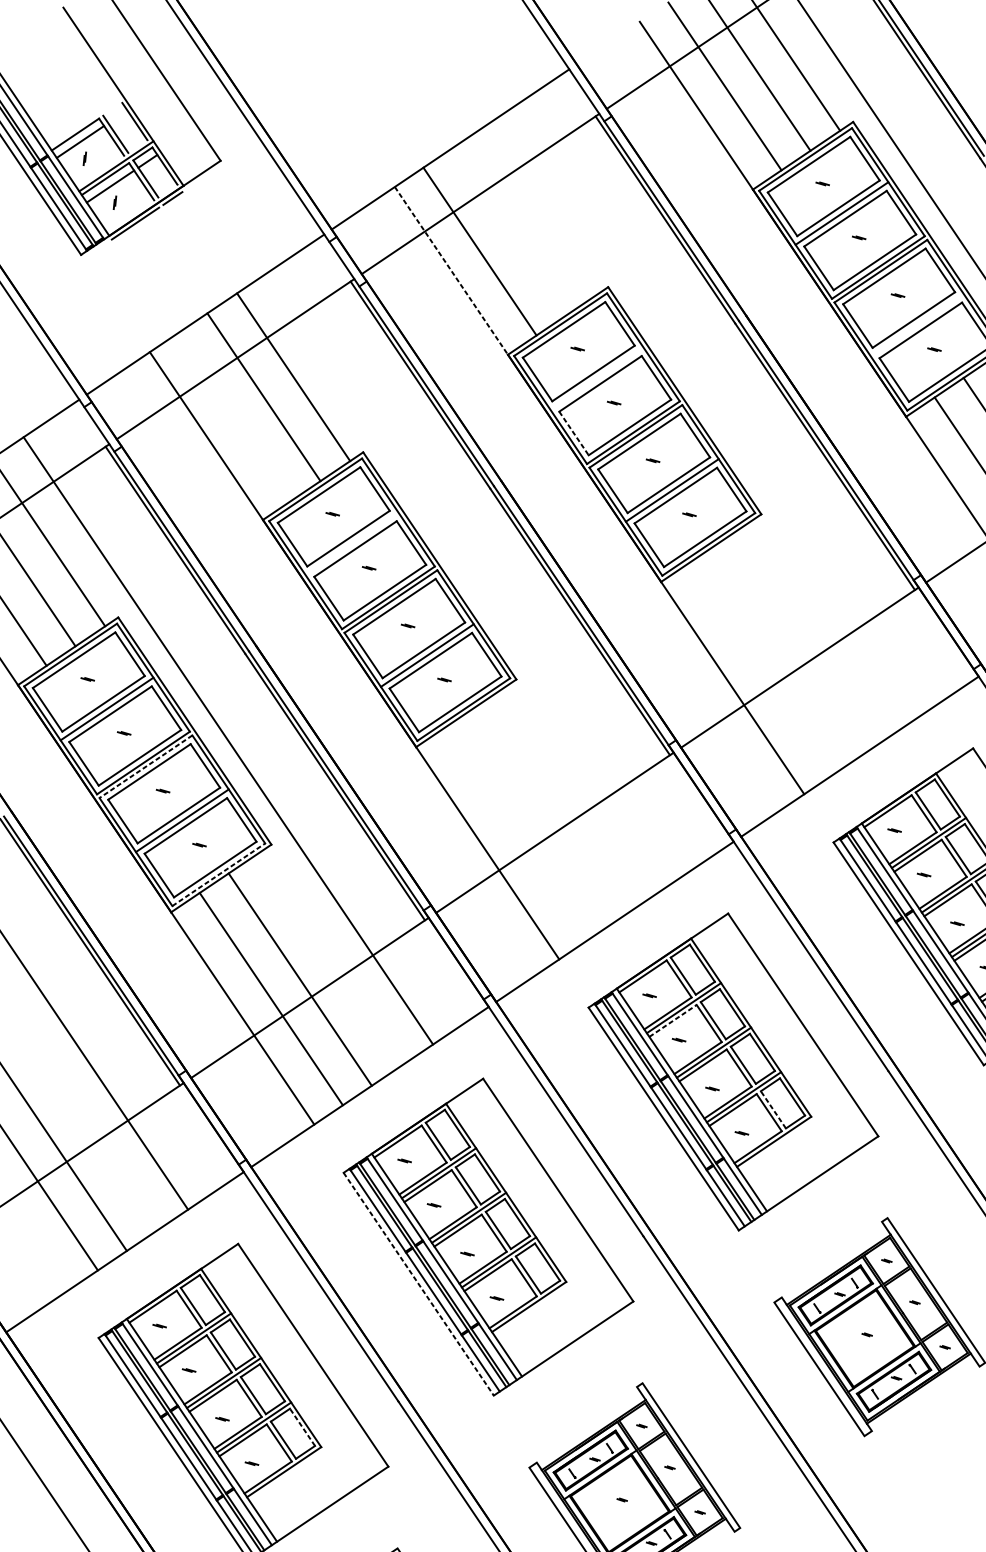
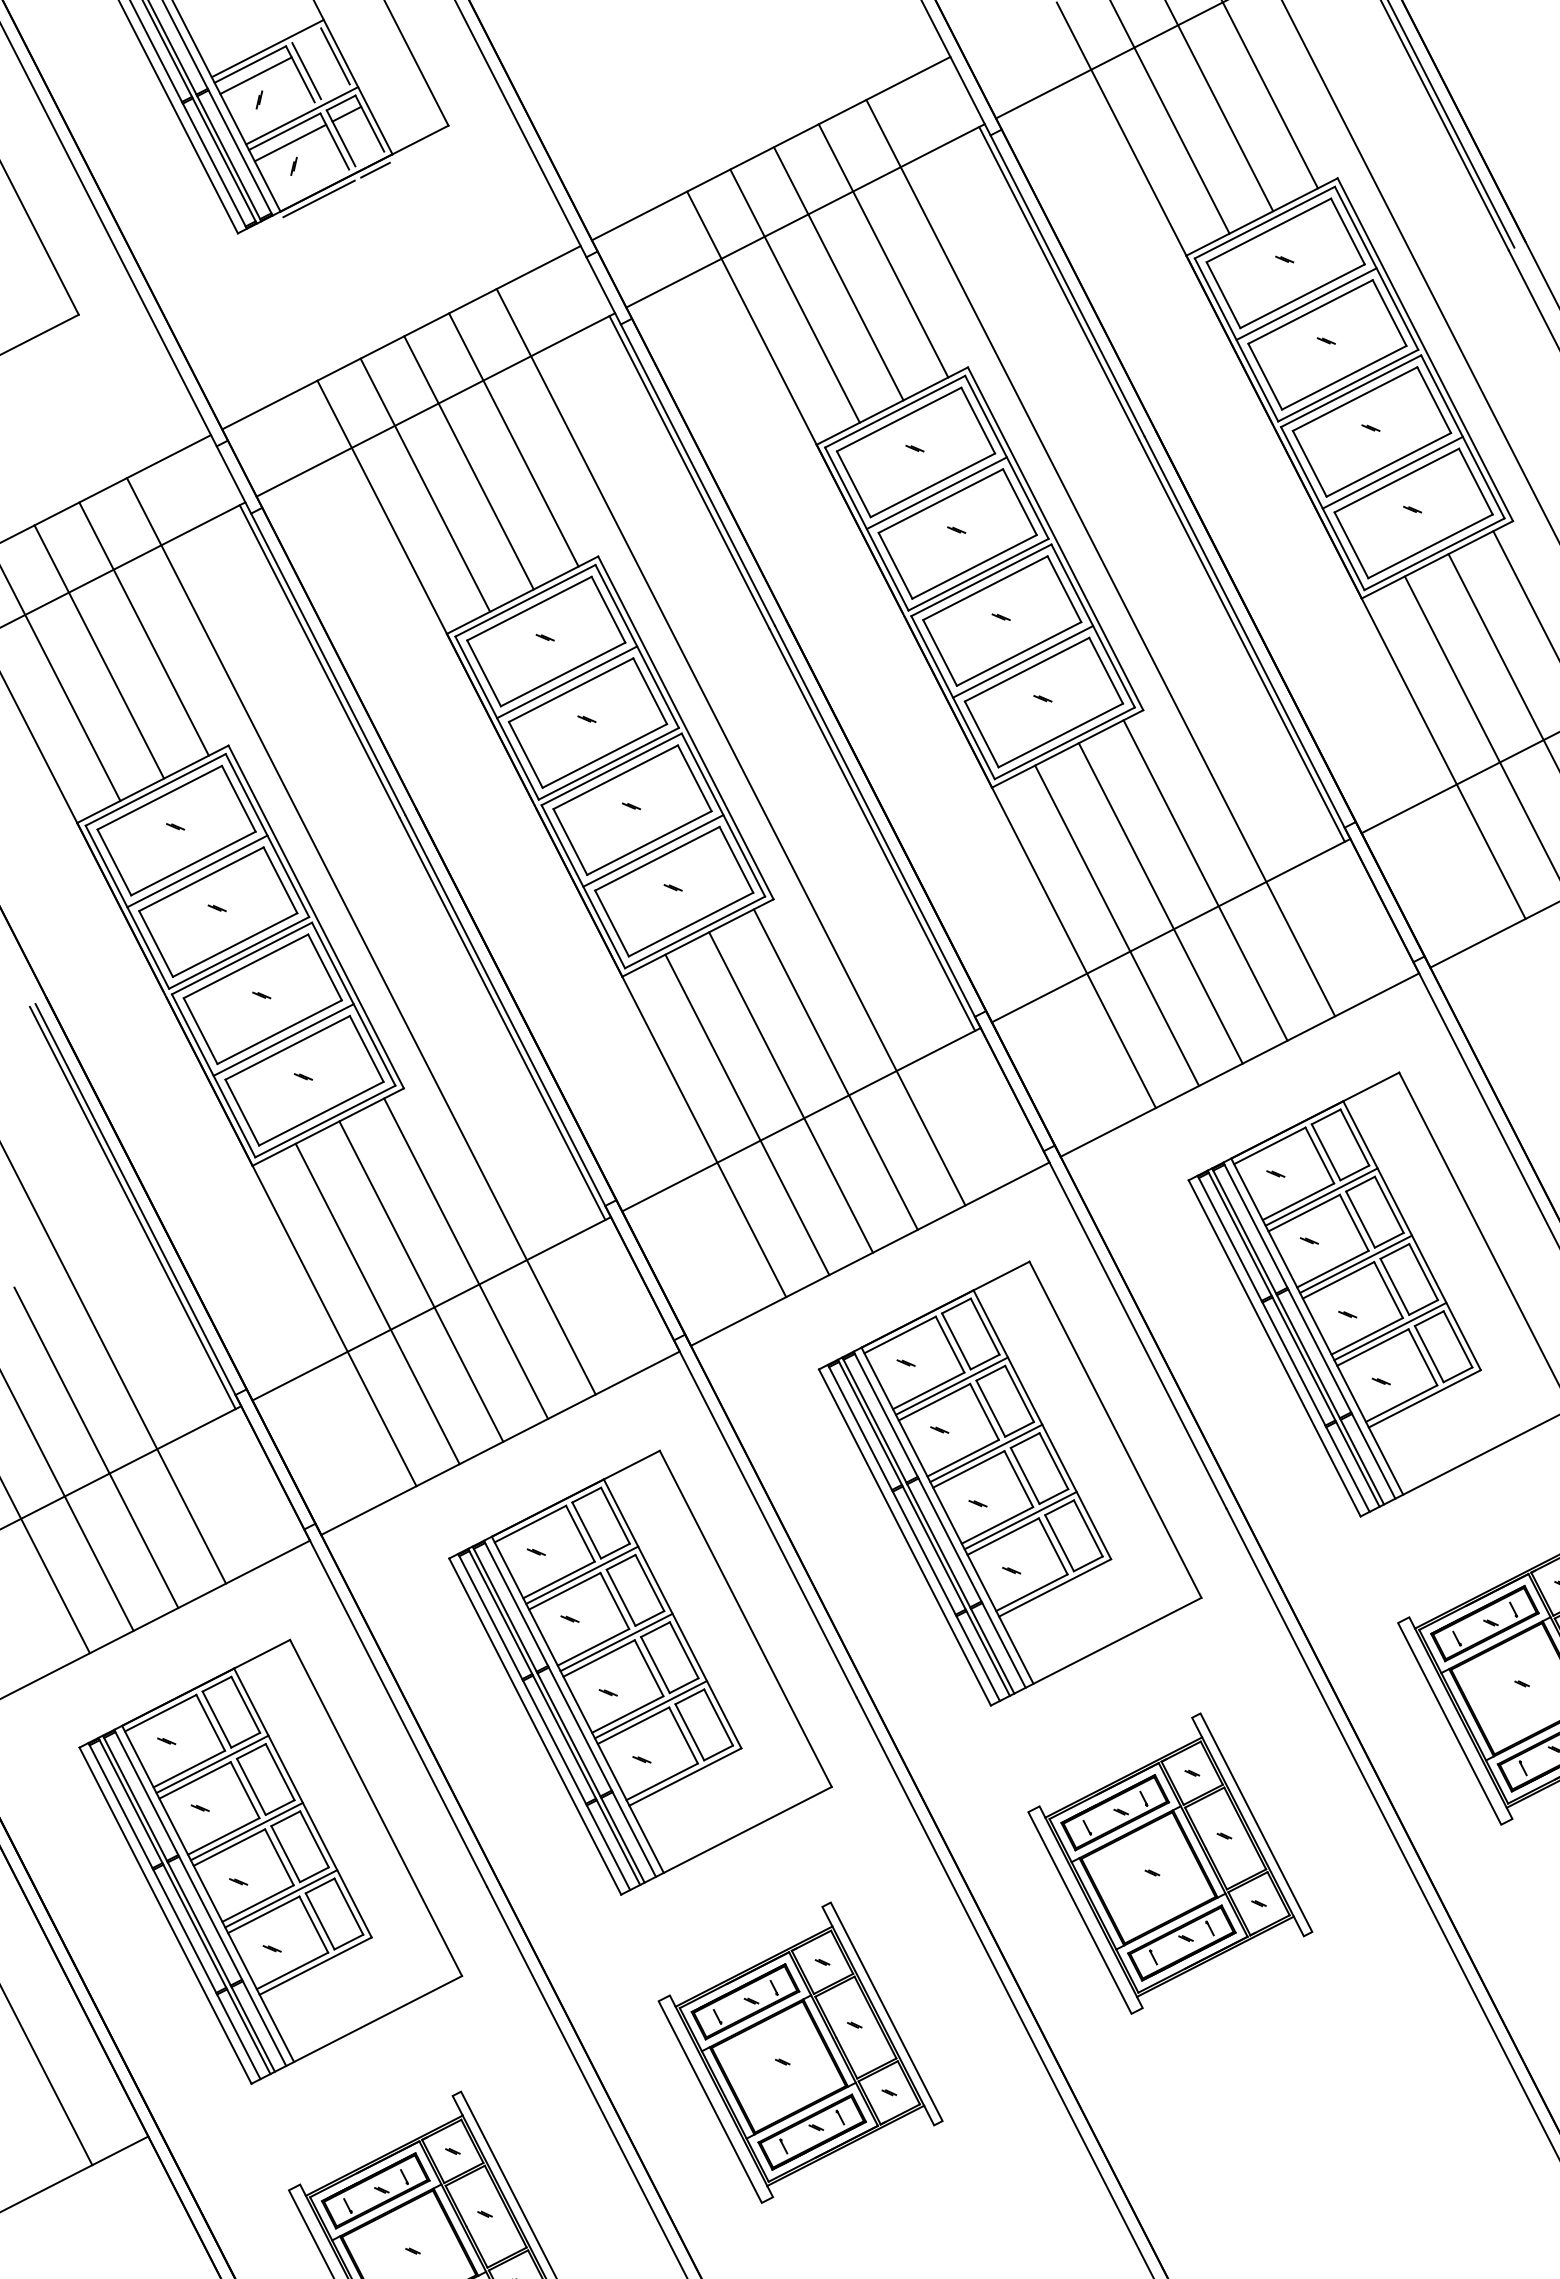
line: (86, 121) -> (267, 48), added
line: (538, 211) -> (883, 250), added
line: (508, 231) -> (838, 273), added
line: (451, 271) -> (752, 318), dashed -> solid
line: (917, 325) -> (1392, 472), added
line: (596, 378) -> (936, 493), added
line: (718, 410) -> (1100, 557), added
line: (235, 416) -> (425, 484), added
line: (573, 433) -> (895, 565), dashed -> solid
line: (352, 543) -> (567, 682), added
line: (472, 575) -> (730, 747), added
line: (819, 629) -> (1205, 880), added
line: (790, 649) -> (1160, 903), added
line: (761, 668) -> (1117, 925), added
line: (146, 766) -> (242, 958), dashed -> solid
line: (574, 794) -> (835, 1069), added
line: (545, 814) -> (791, 1092), added
line: (516, 833) -> (747, 1114), added
line: (218, 874) -> (325, 1121), dashed -> solid
line: (330, 959) -> (466, 1258), added
line: (672, 1020) -> (934, 1401), dashed -> solid
line: (773, 1109) -> (1059, 1542), dashed -> solid
line: (84, 1124) -> (96, 1447), added
line: (418, 1284) -> (535, 1726), dashed -> solid
line: (302, 1427) -> (348, 1906), dashed -> solid

